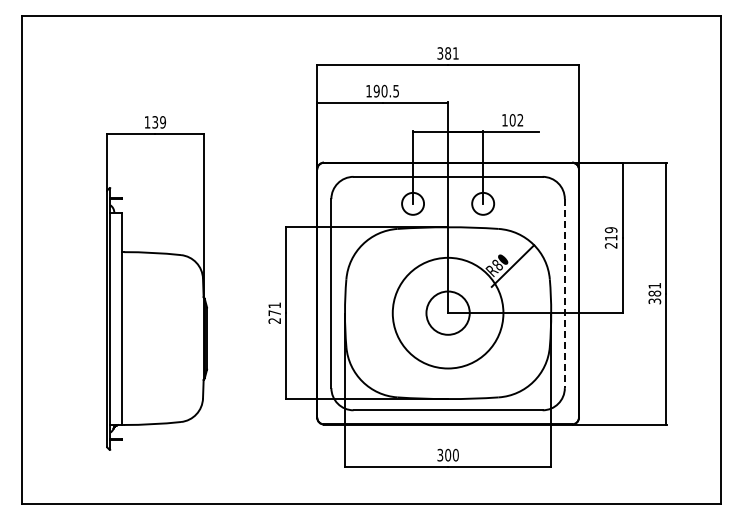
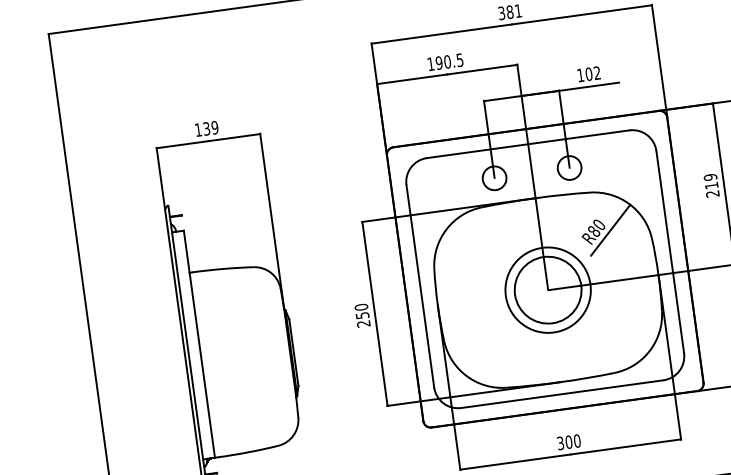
line: (564, 293) -> (669, 252), dashed -> solid
text: (274, 309) -> (361, 311), 271 -> 250
circle: (447, 312) -> (547, 289), size x0.71
circle: (448, 313) -> (548, 290), size x1.43

